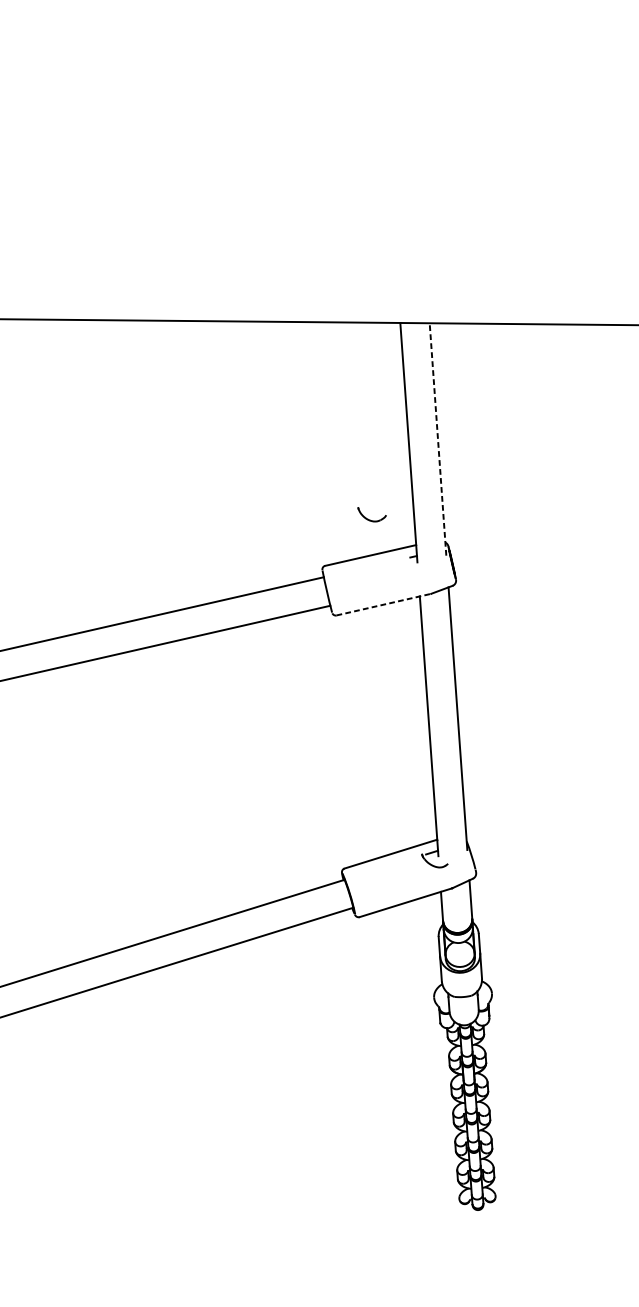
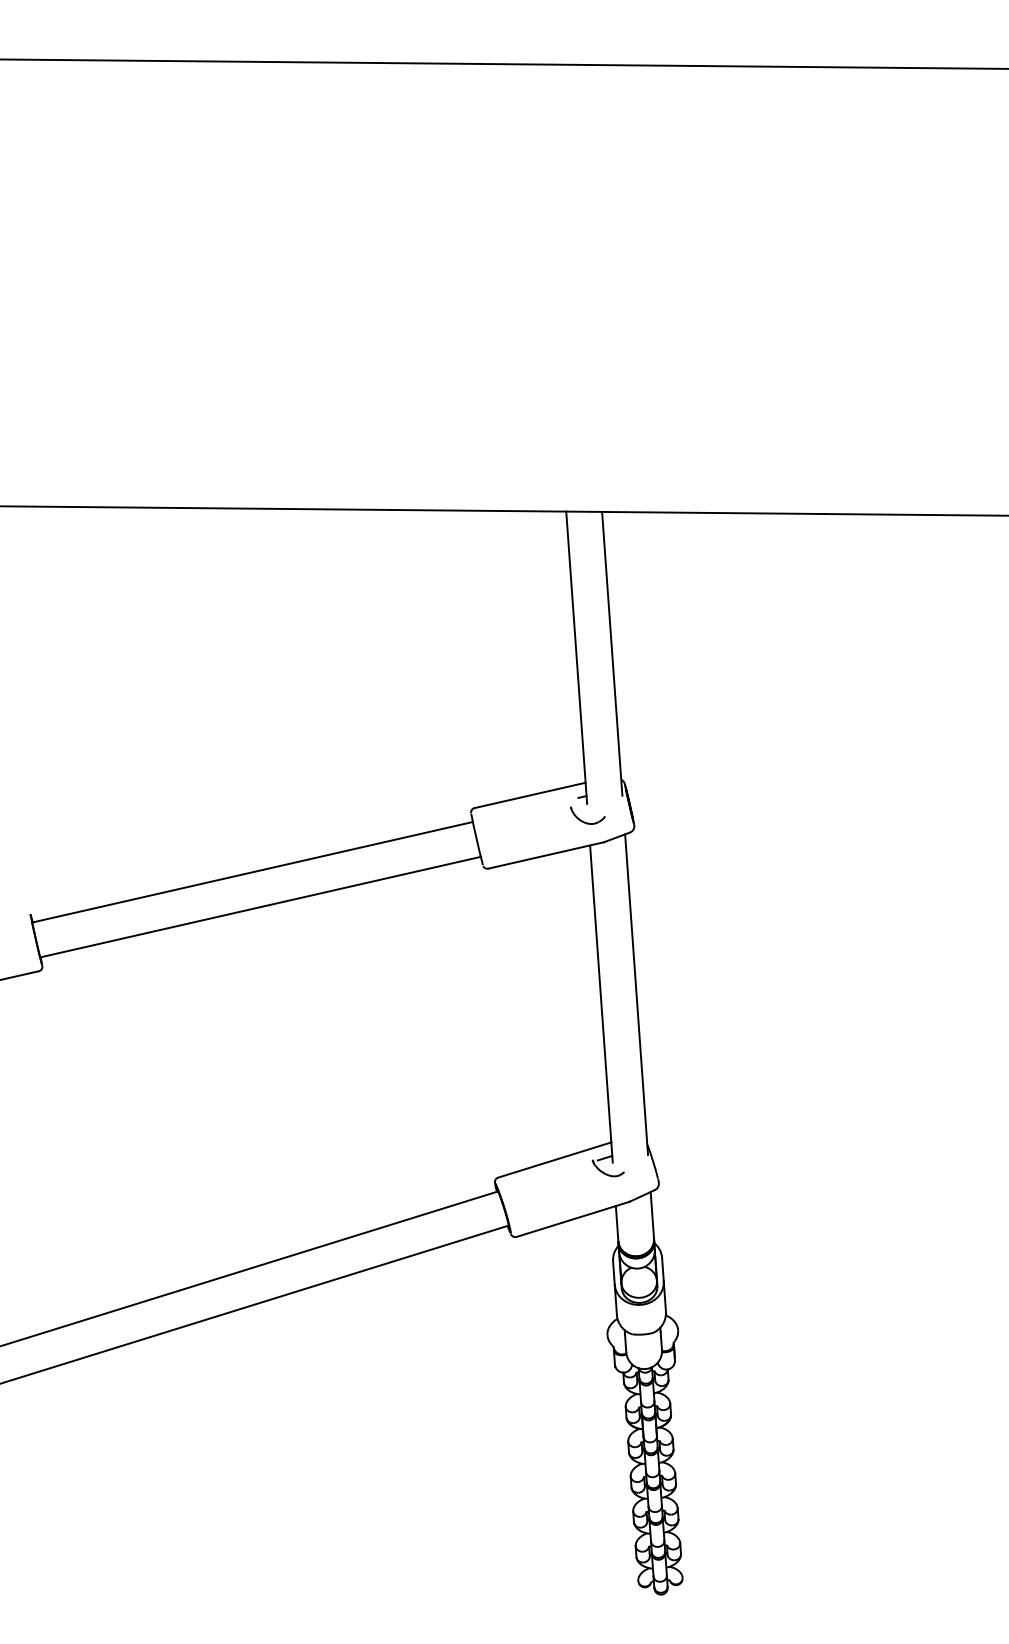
line: (438, 439) -> (612, 653), dashed -> solid
part: (369, 519) -> (584, 821), moved
line: (384, 604) -> (546, 855), dashed -> solid

